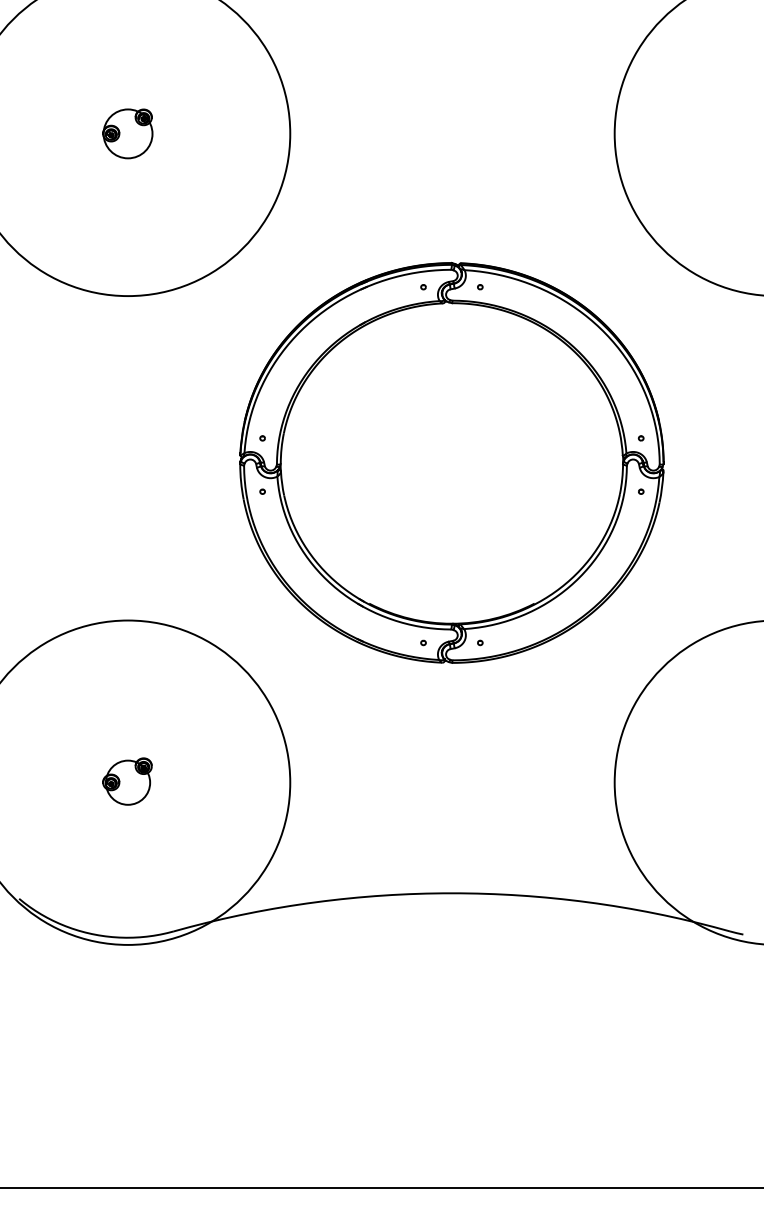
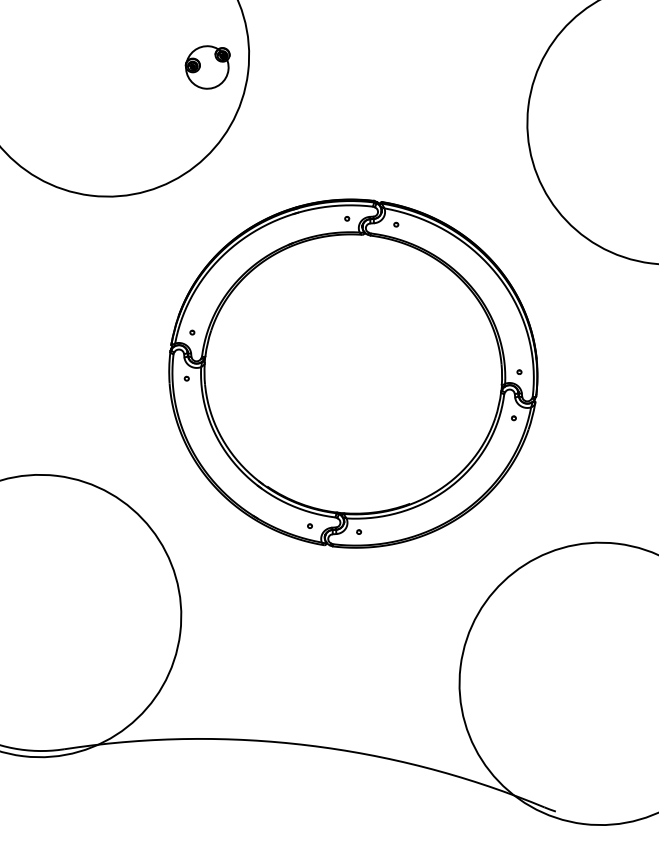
part: (127, 133) -> (206, 67), moved
part: (127, 781) -> (39, 614), removed

